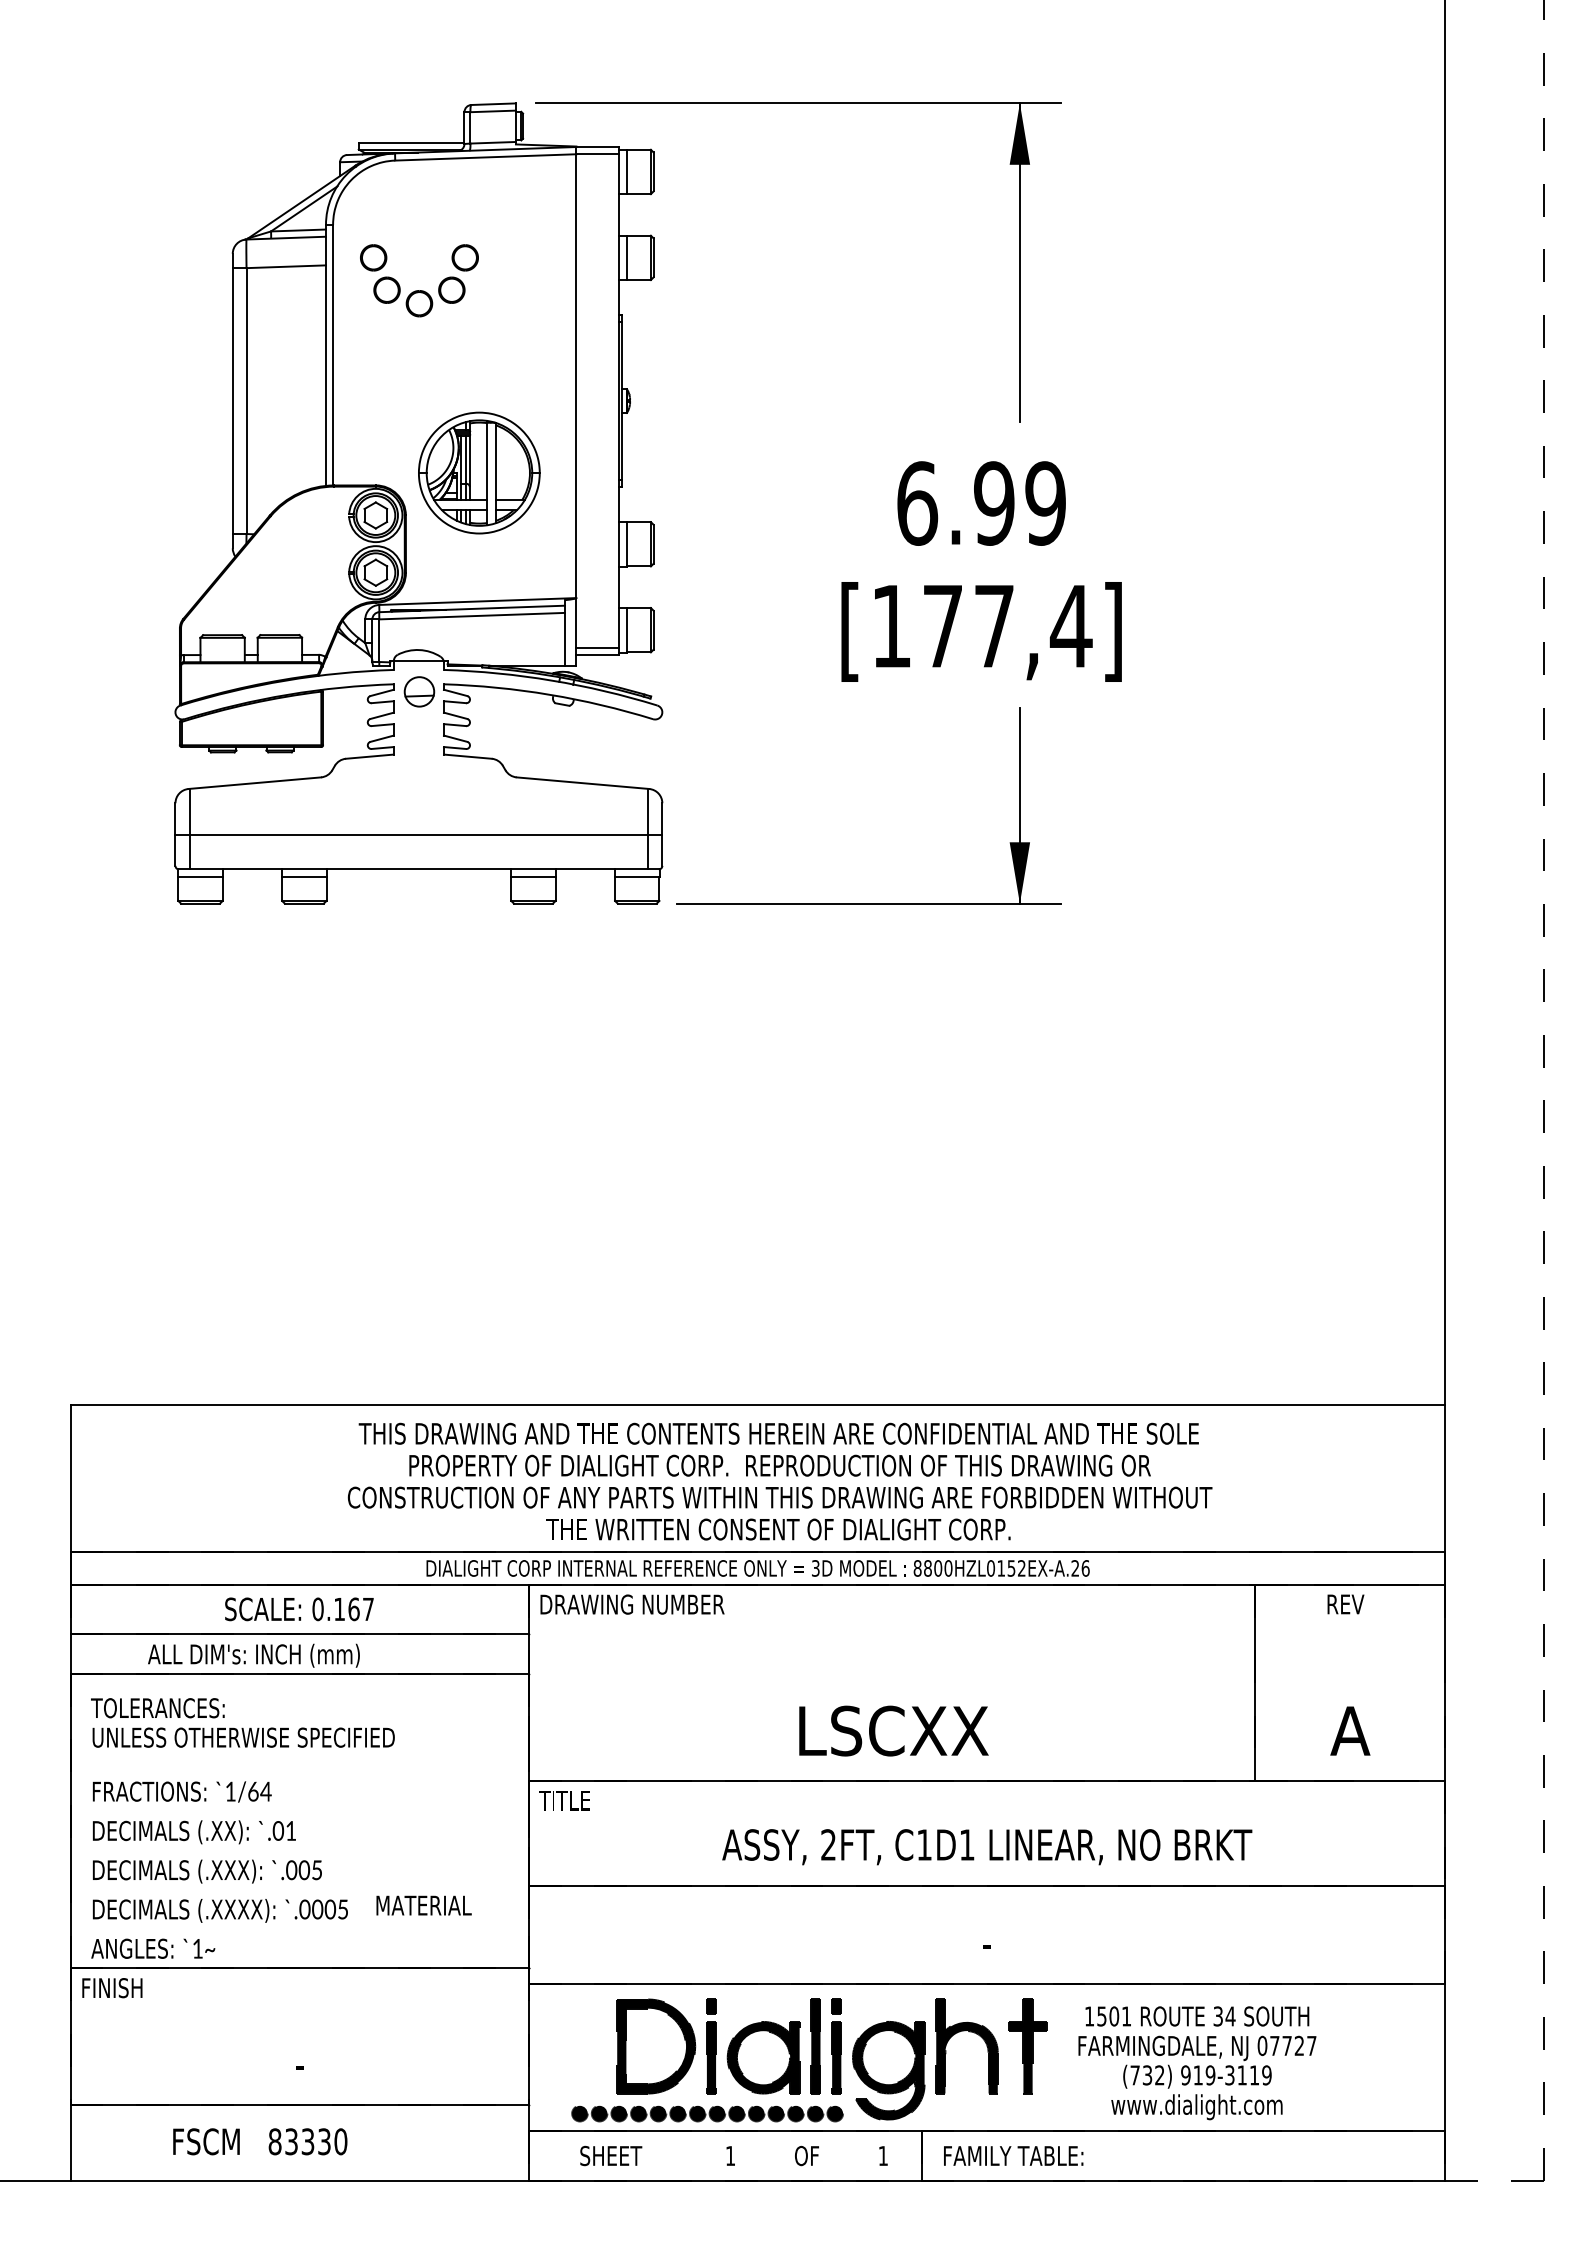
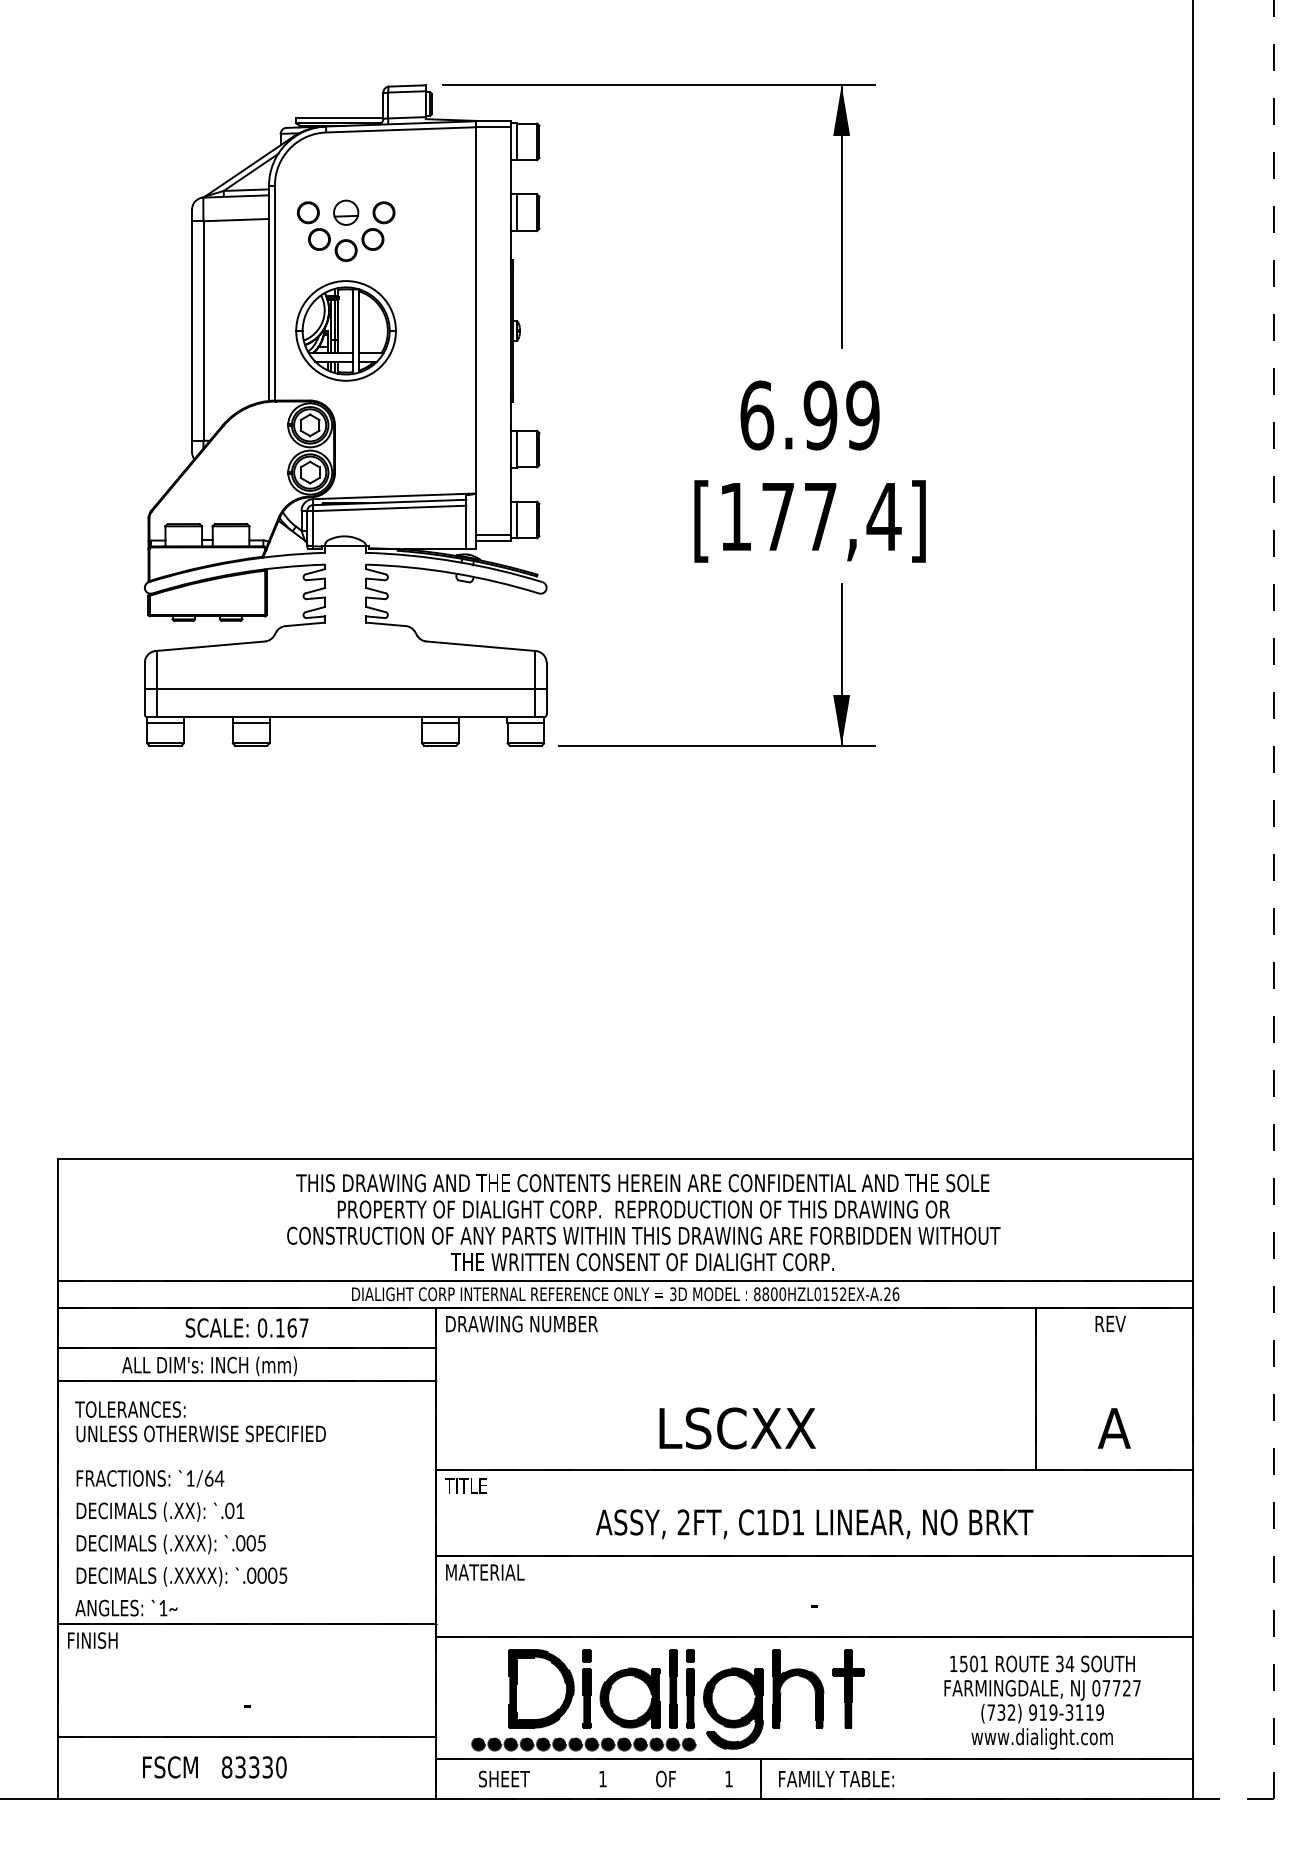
part: (479, 472) -> (346, 330), moved
part: (419, 691) -> (346, 212), moved
text: (423, 1905) -> (484, 1572), moved
text: (1197, 2063) -> (1042, 1702), moved

